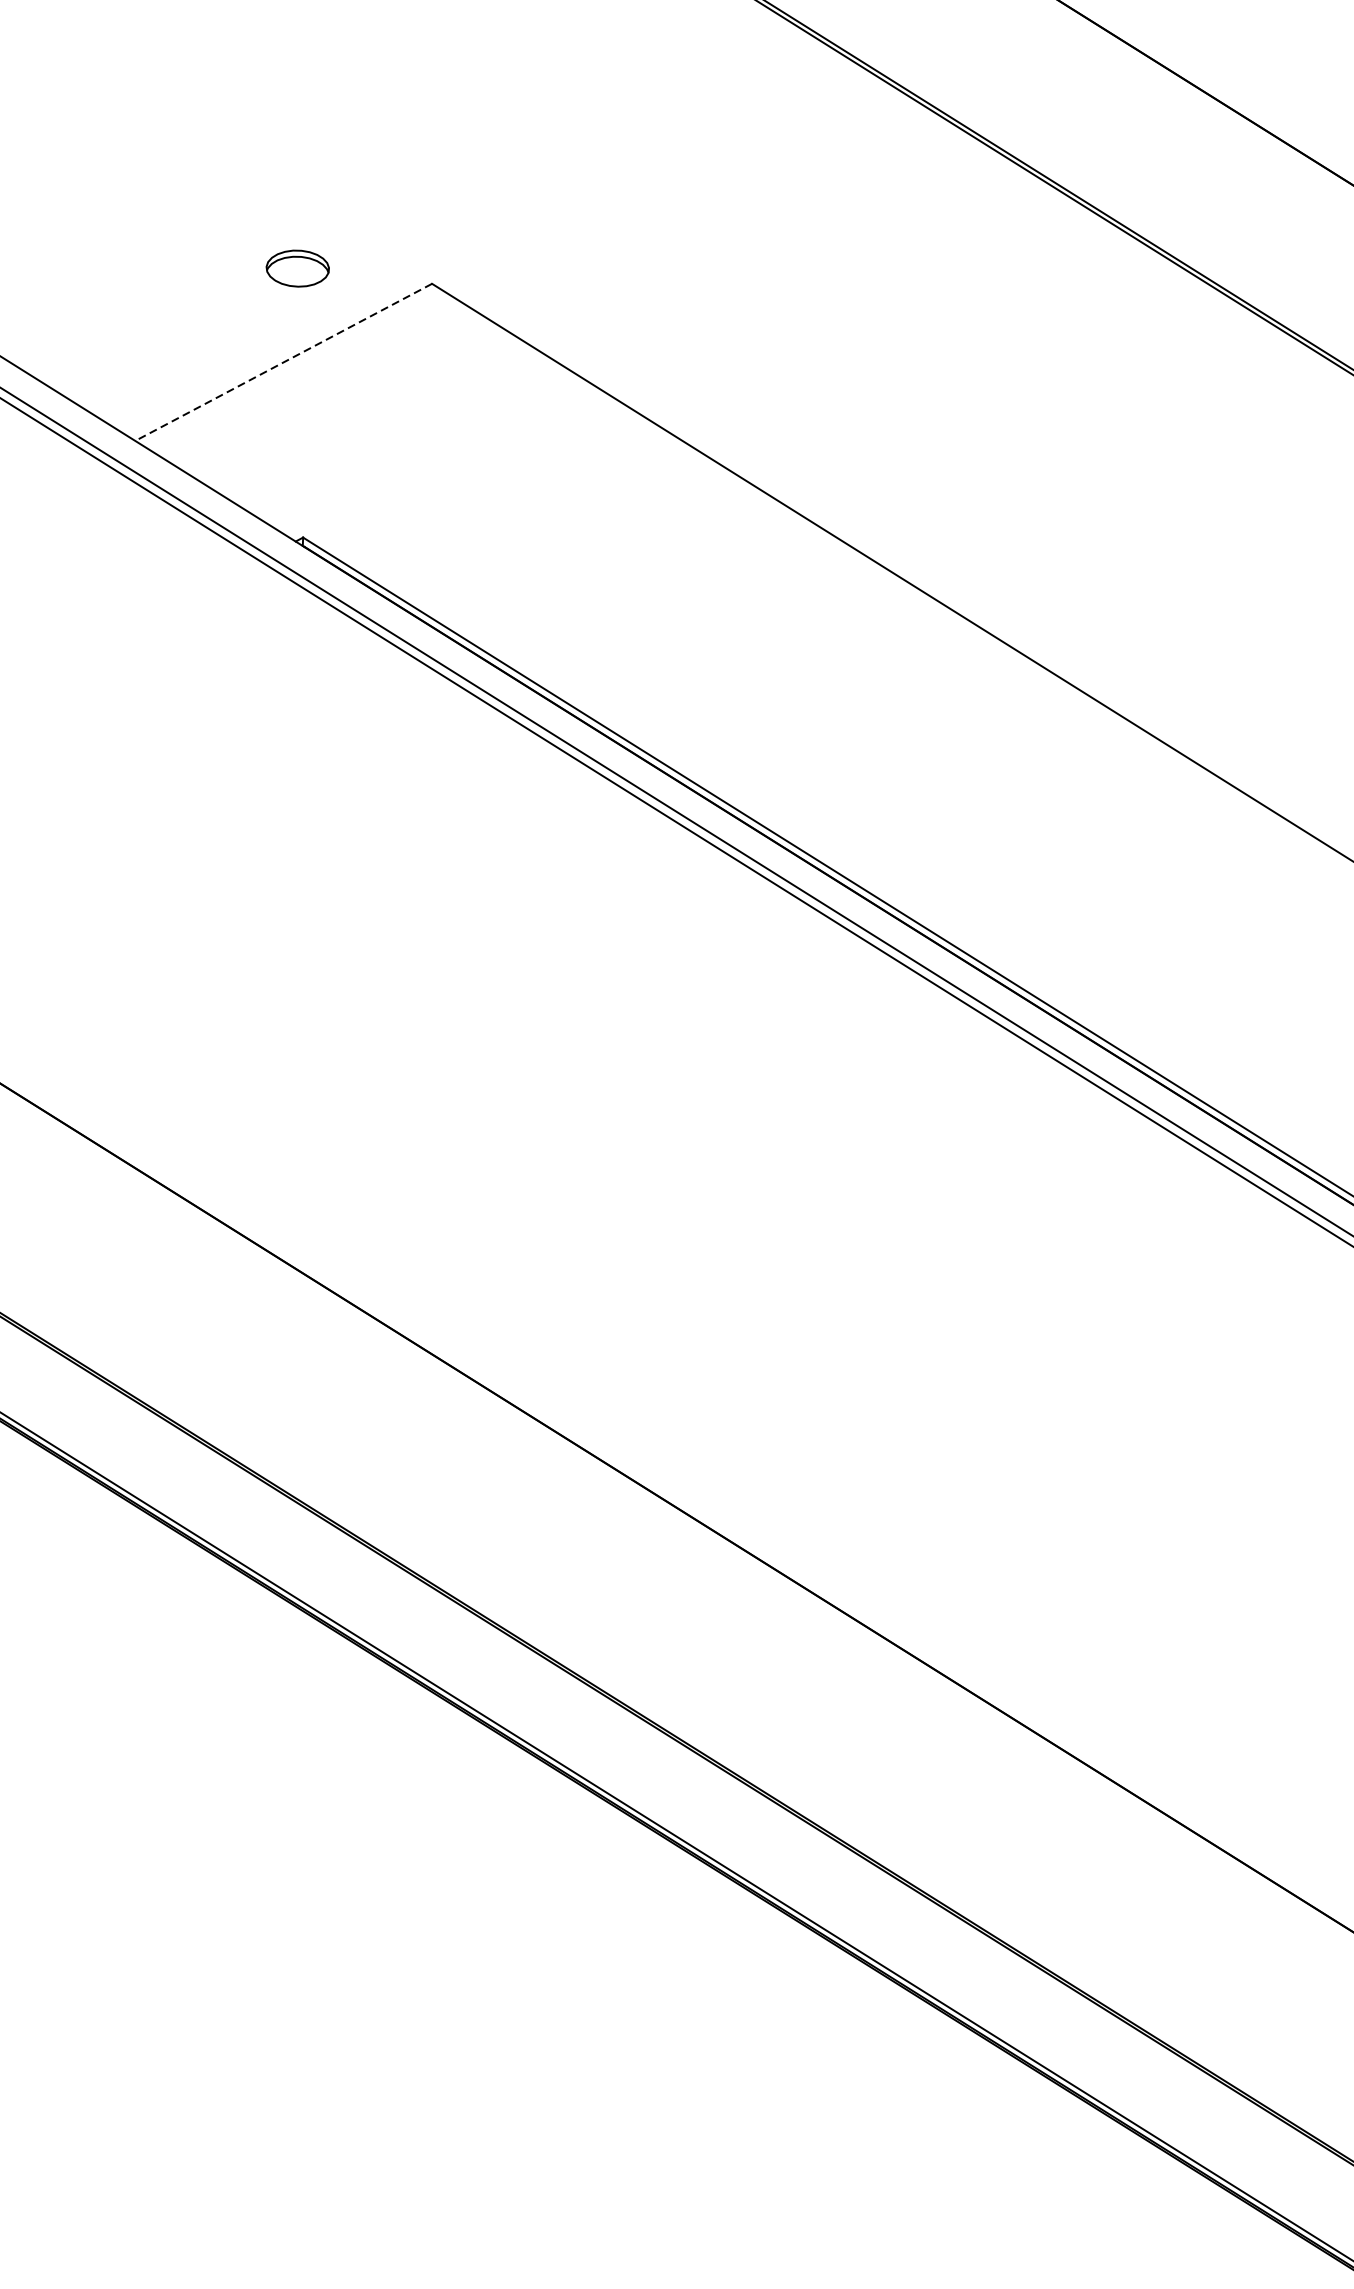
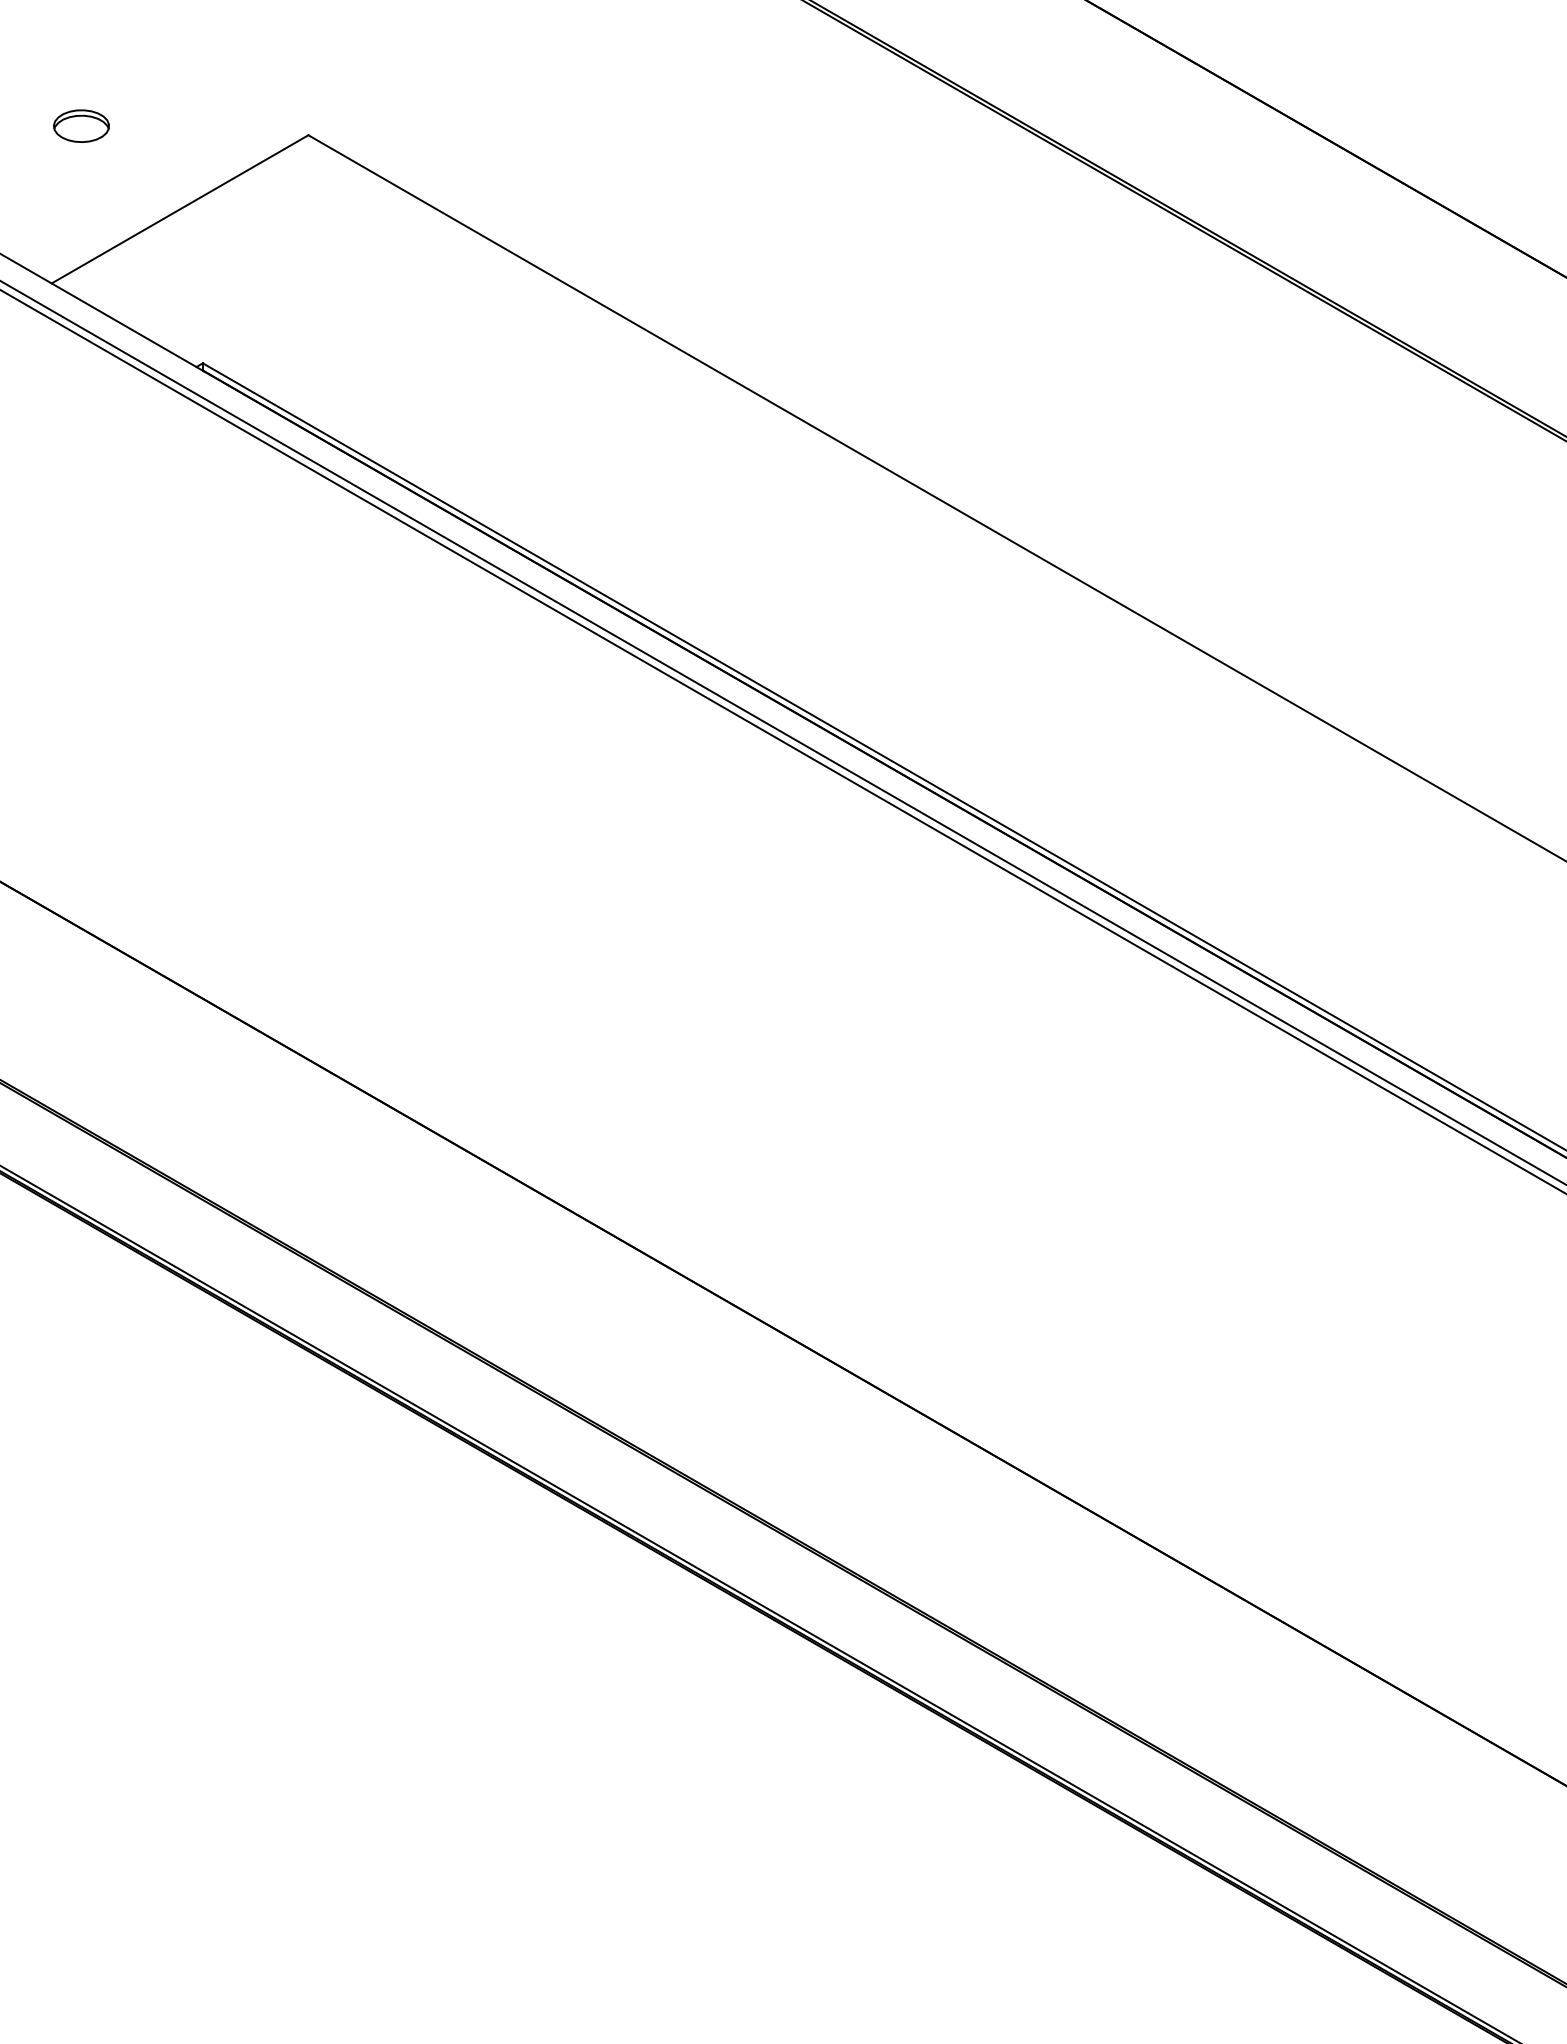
part: (297, 267) -> (81, 125), moved
line: (283, 362) -> (179, 209), dashed -> solid

